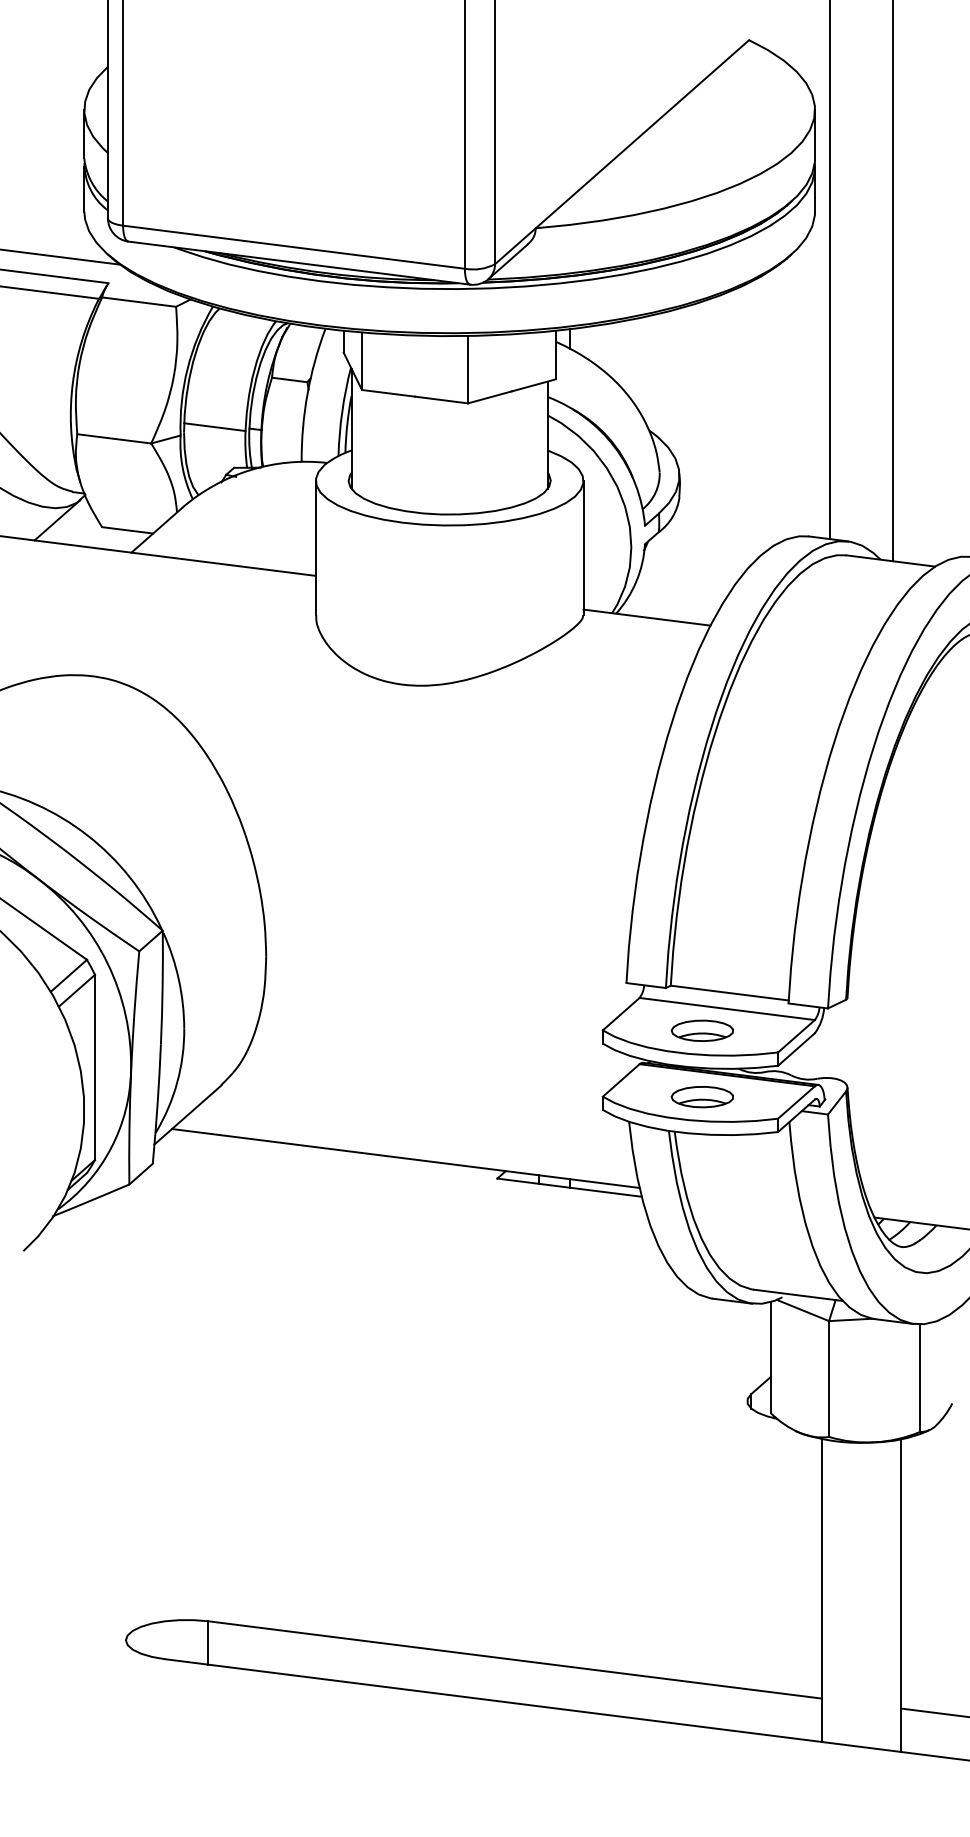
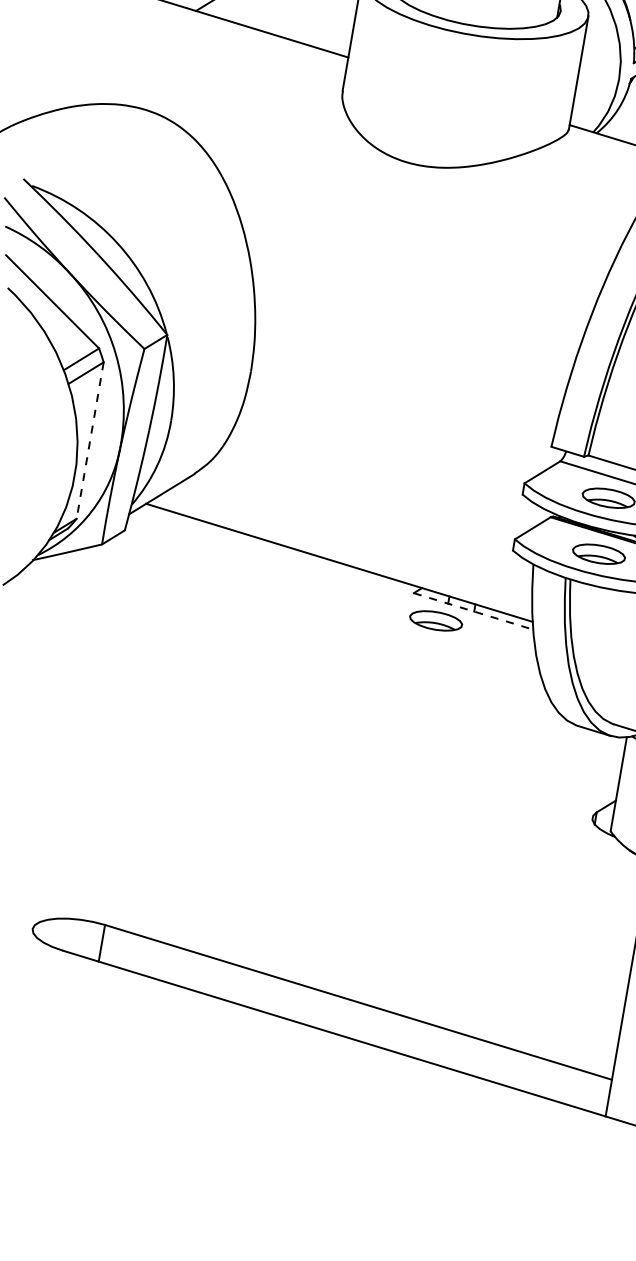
line: (95, 1067) -> (90, 440), solid -> dashed
line: (569, 1187) -> (473, 611), solid -> dashed
part: (527, 1206) -> (435, 621), added

